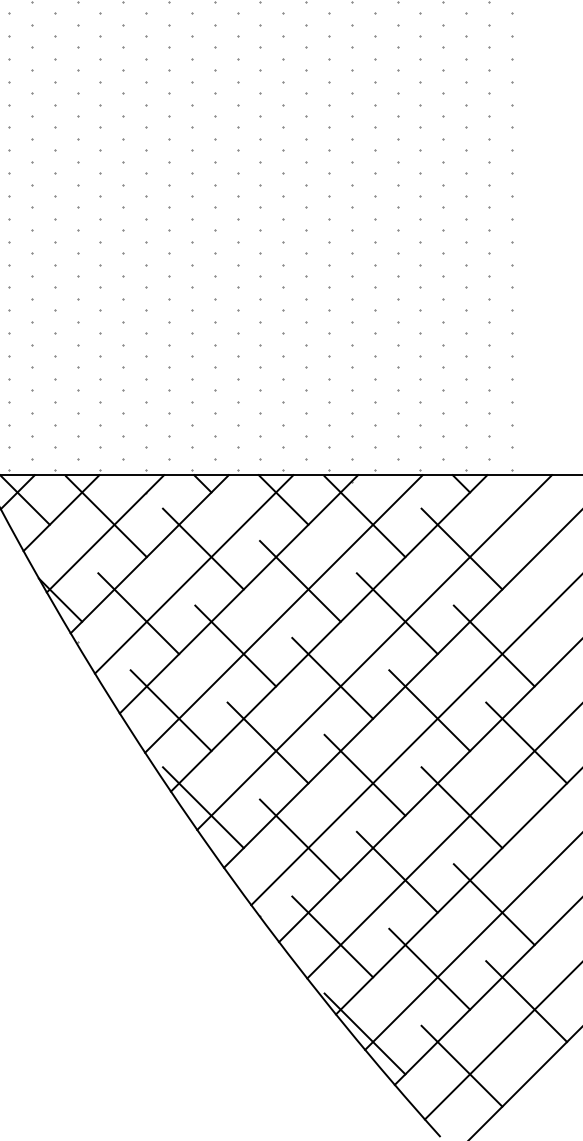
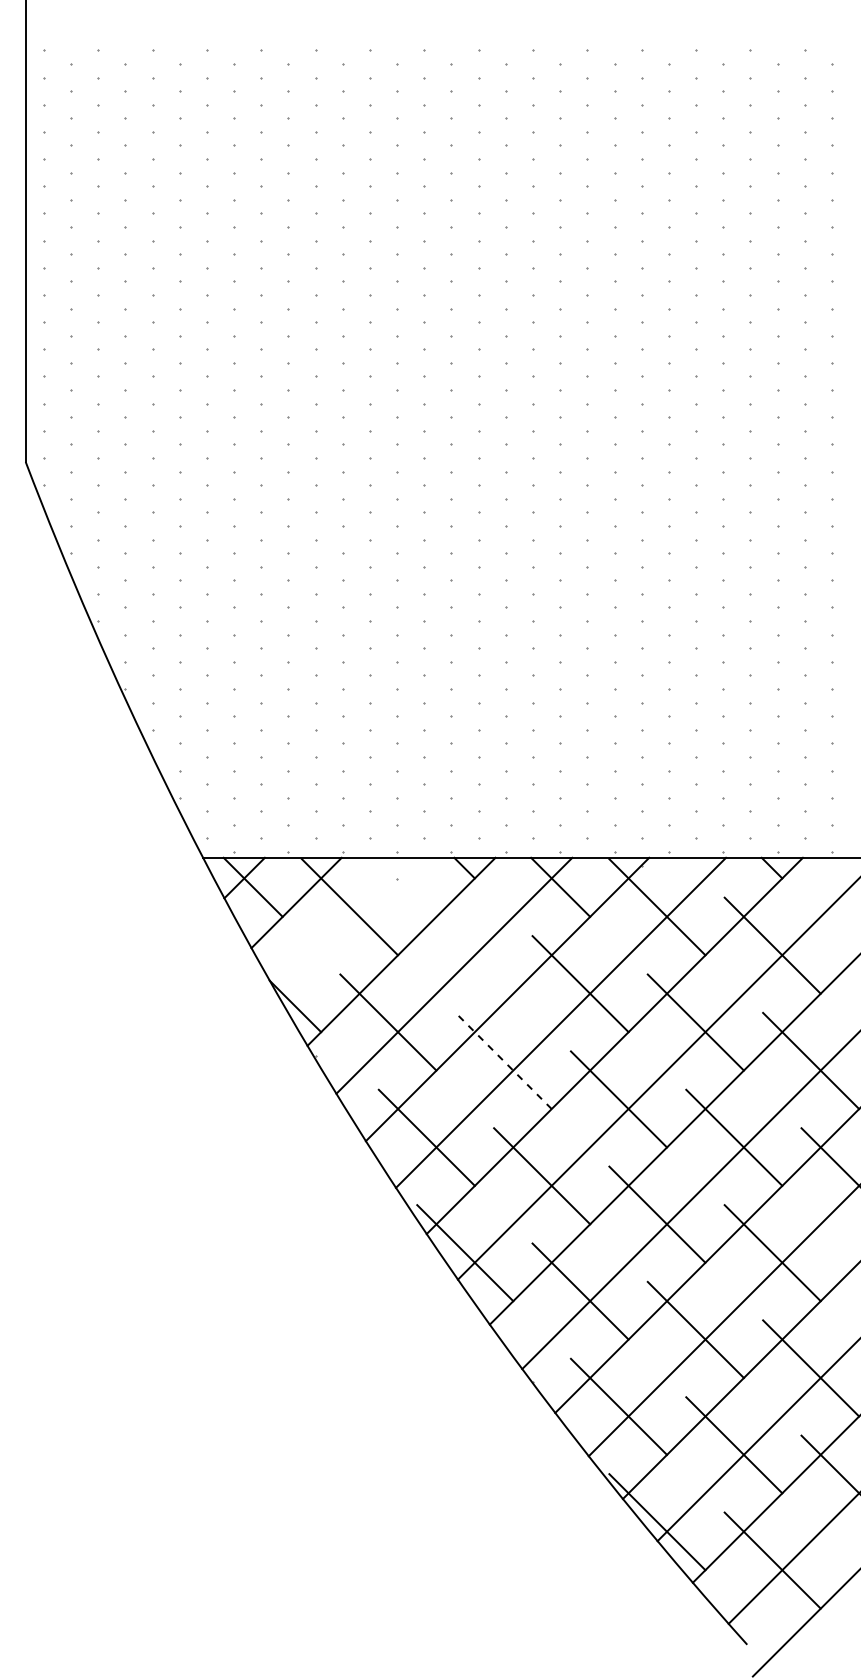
line: (105, 533) -> (348, 927), removed
line: (203, 548) -> (465, 945), removed
line: (235, 645) -> (503, 1060), solid -> dashed

